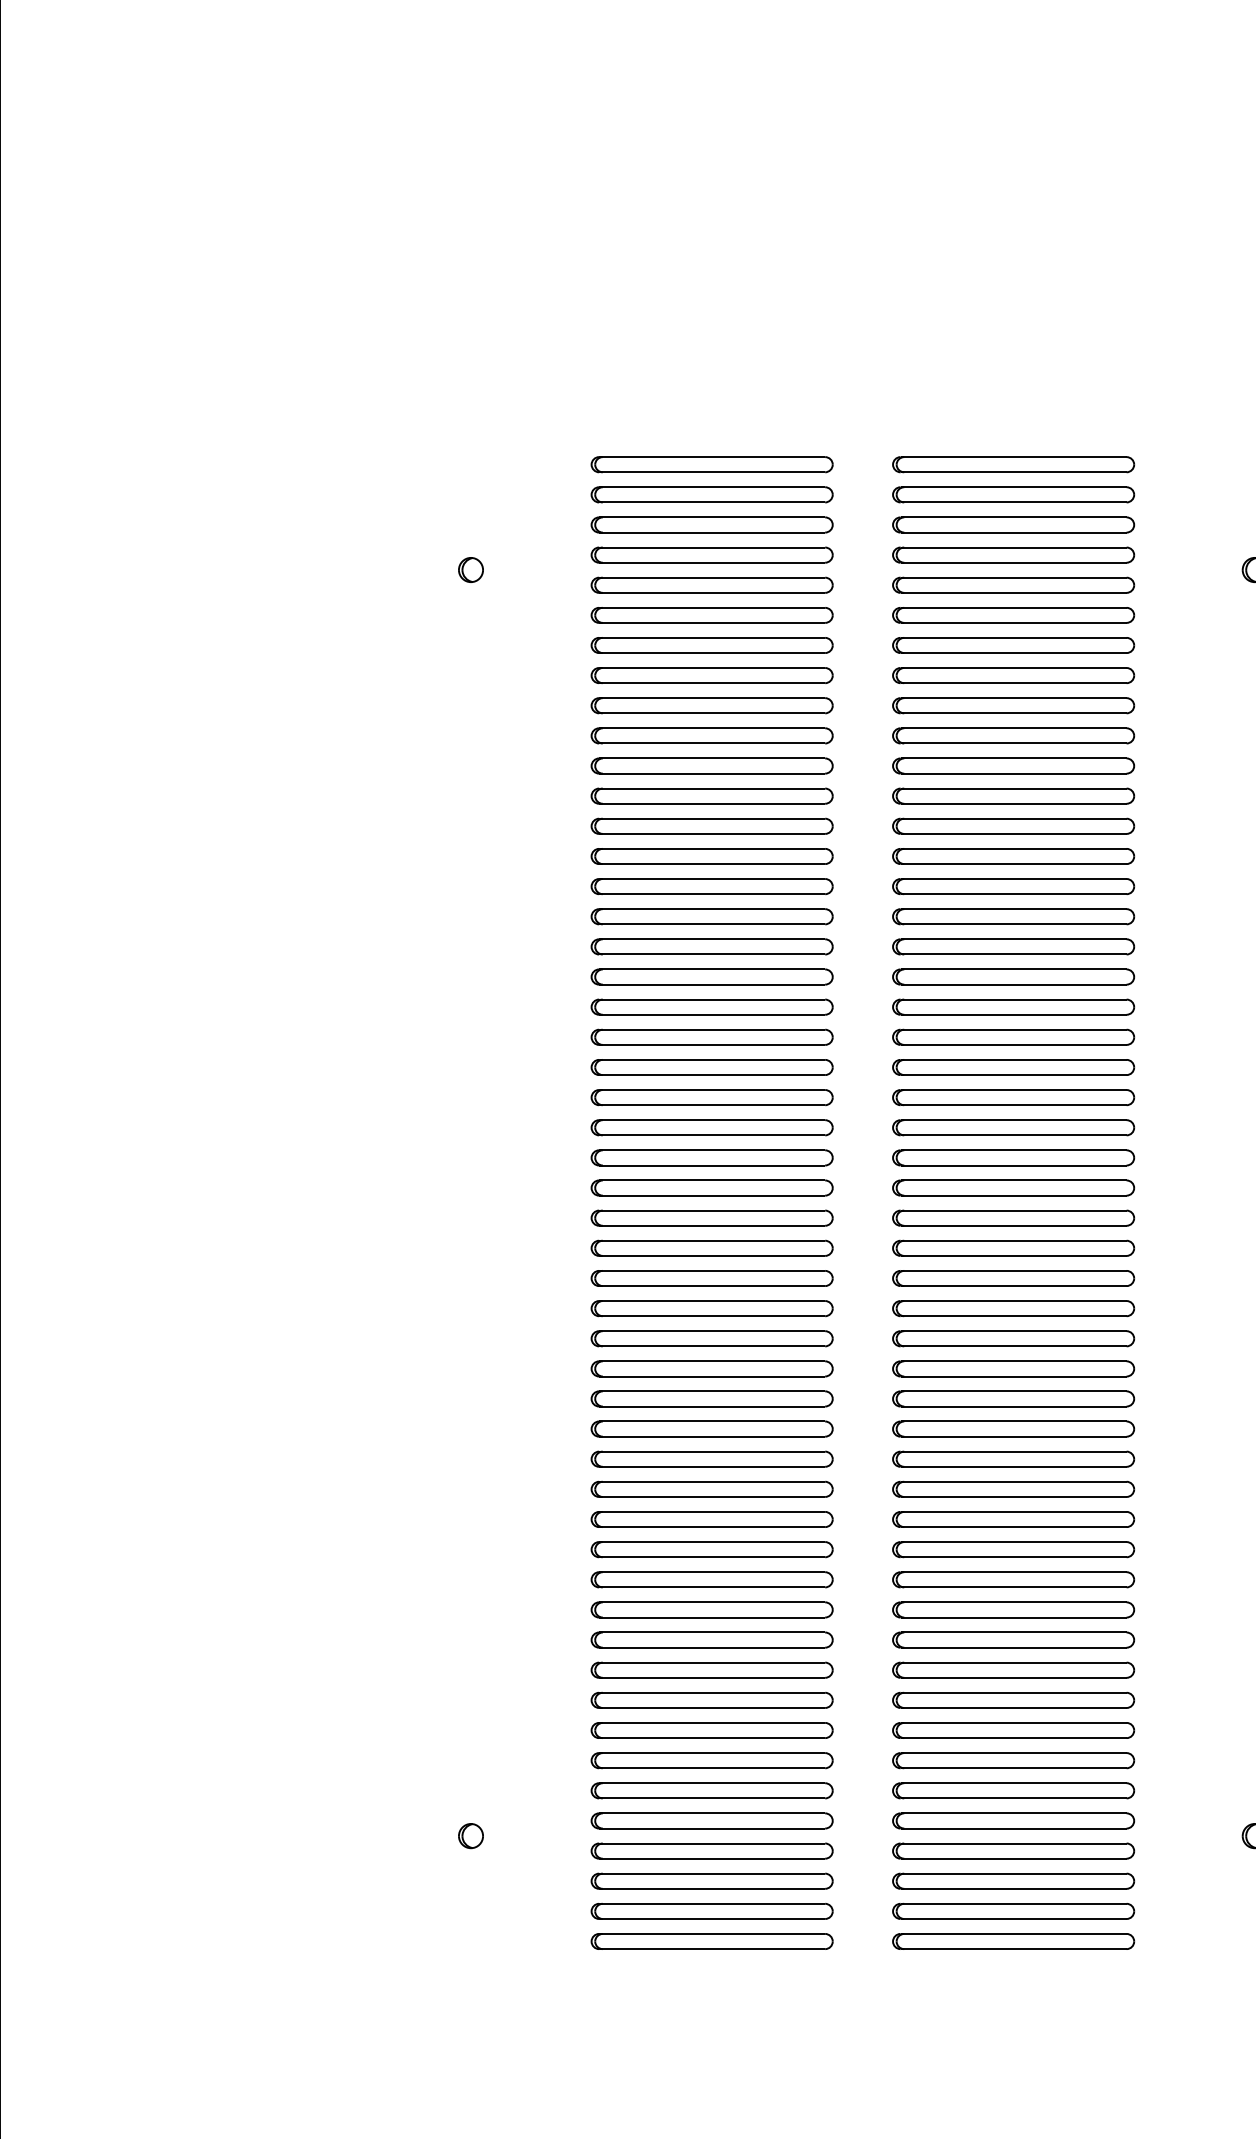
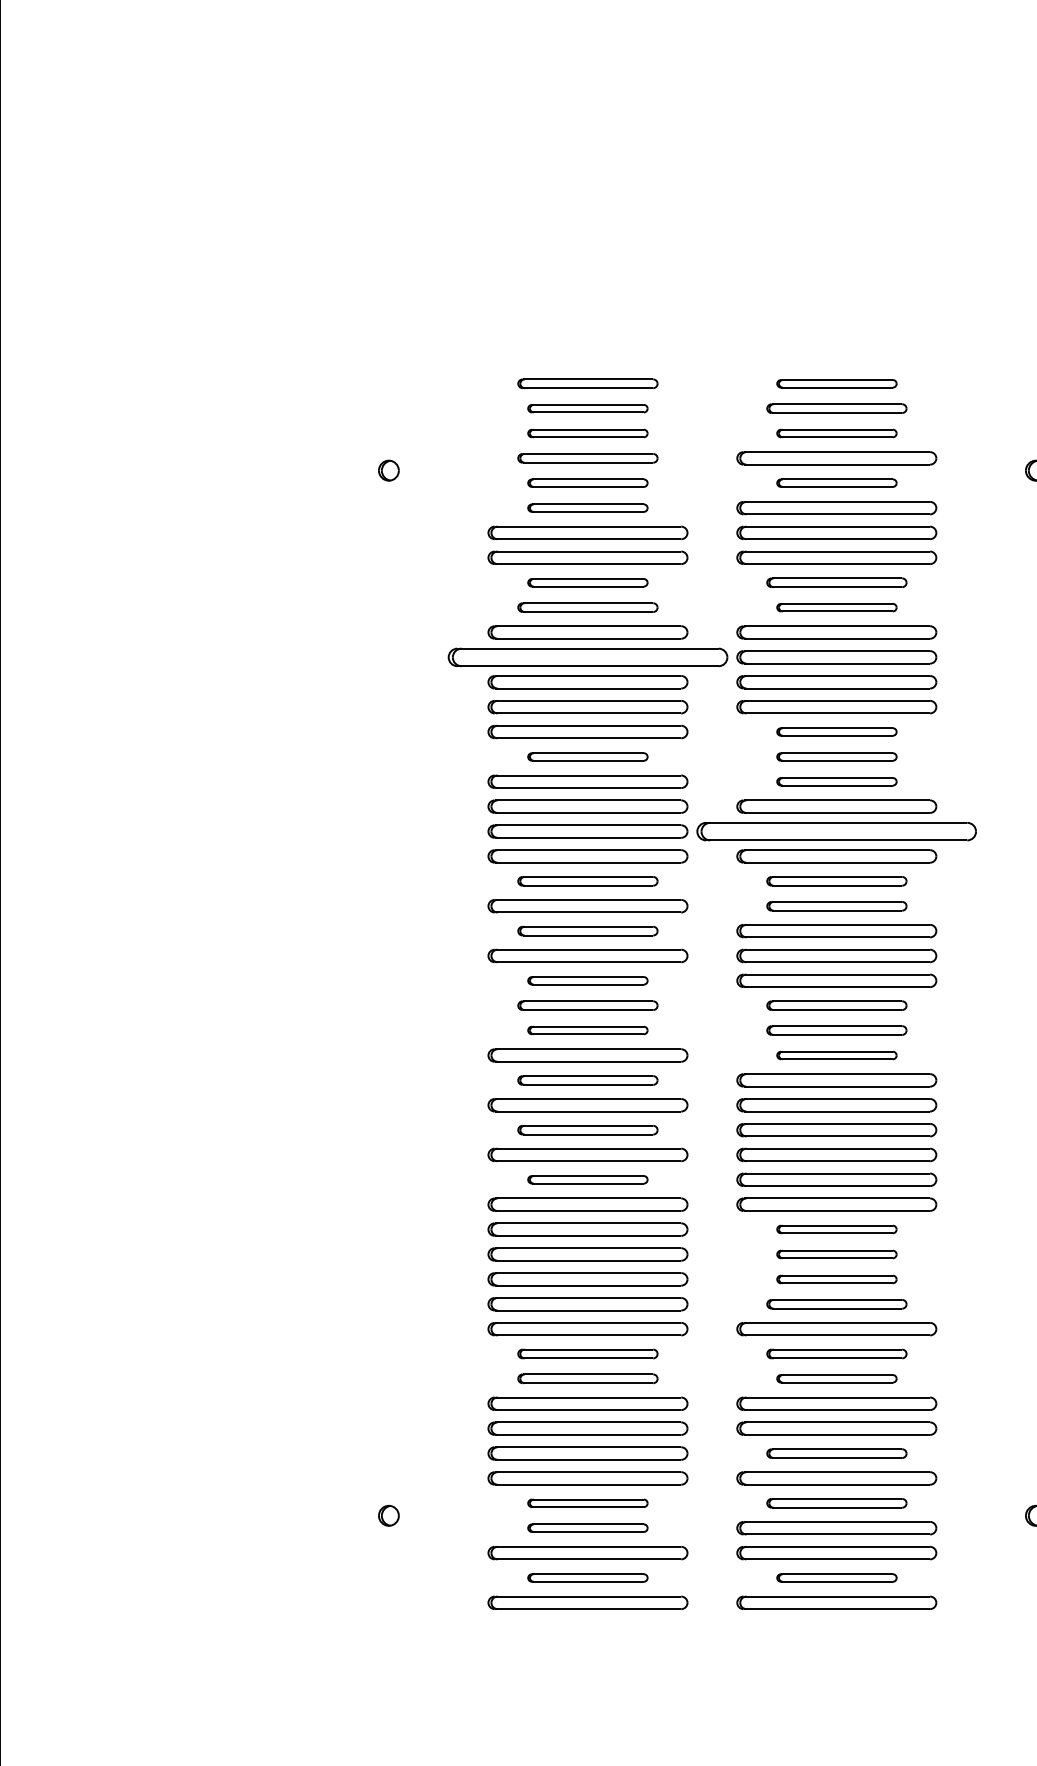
part: (711, 464) -> (587, 383), size x0.7
part: (1013, 464) -> (836, 383), size x0.6
part: (711, 494) -> (587, 408), size x0.6
part: (1013, 494) -> (836, 408), size x0.7
part: (711, 524) -> (587, 433), size x0.6
part: (1013, 524) -> (836, 433), size x0.6
part: (711, 554) -> (587, 457), size x0.7
part: (711, 584) -> (587, 482), size x0.6
part: (1013, 584) -> (836, 482), size x0.6
part: (711, 615) -> (587, 508), size x0.6
part: (711, 705) -> (587, 582), size x0.6
part: (1013, 705) -> (836, 582), size x0.7
part: (711, 735) -> (587, 607), size x0.7
part: (1013, 735) -> (836, 607), size x0.6
part: (711, 795) -> (587, 656), size x1.4
part: (1013, 886) -> (836, 731), size x0.6
part: (711, 916) -> (587, 756), size x0.6
part: (1013, 916) -> (836, 756), size x0.6
part: (1013, 946) -> (836, 781), size x0.6
part: (1013, 1006) -> (836, 830), size x1.4
part: (711, 1067) -> (587, 881), size x0.7
part: (1013, 1067) -> (836, 881), size x0.7
part: (1013, 1097) -> (836, 906), size x0.7
part: (711, 1127) -> (587, 930), size x0.7
part: (711, 1187) -> (587, 980), size x0.6
part: (711, 1217) -> (587, 1005), size x0.7
part: (1013, 1217) -> (836, 1005), size x0.7
part: (711, 1247) -> (587, 1029), size x0.6
part: (1013, 1247) -> (836, 1029), size x0.7
part: (1013, 1278) -> (836, 1055), size x0.6
part: (711, 1308) -> (587, 1080), size x0.7
part: (711, 1368) -> (587, 1129), size x0.7
part: (711, 1428) -> (587, 1179), size x0.6
part: (1013, 1488) -> (836, 1228), size x0.6
part: (1013, 1519) -> (836, 1254), size x0.6
part: (1013, 1549) -> (836, 1279), size x0.6
part: (1013, 1579) -> (836, 1304), size x0.7
part: (711, 1639) -> (587, 1353), size x0.7
part: (1013, 1639) -> (836, 1353), size x0.7
part: (711, 1669) -> (587, 1378), size x0.7
part: (1013, 1669) -> (836, 1378), size x0.6
part: (1013, 1760) -> (836, 1453), size x0.7
part: (711, 1820) -> (587, 1502), size x0.6
part: (1013, 1820) -> (836, 1502), size x0.7
part: (711, 1850) -> (587, 1527), size x0.6
part: (711, 1911) -> (587, 1578), size x0.6
part: (1013, 1911) -> (836, 1578), size x0.6

